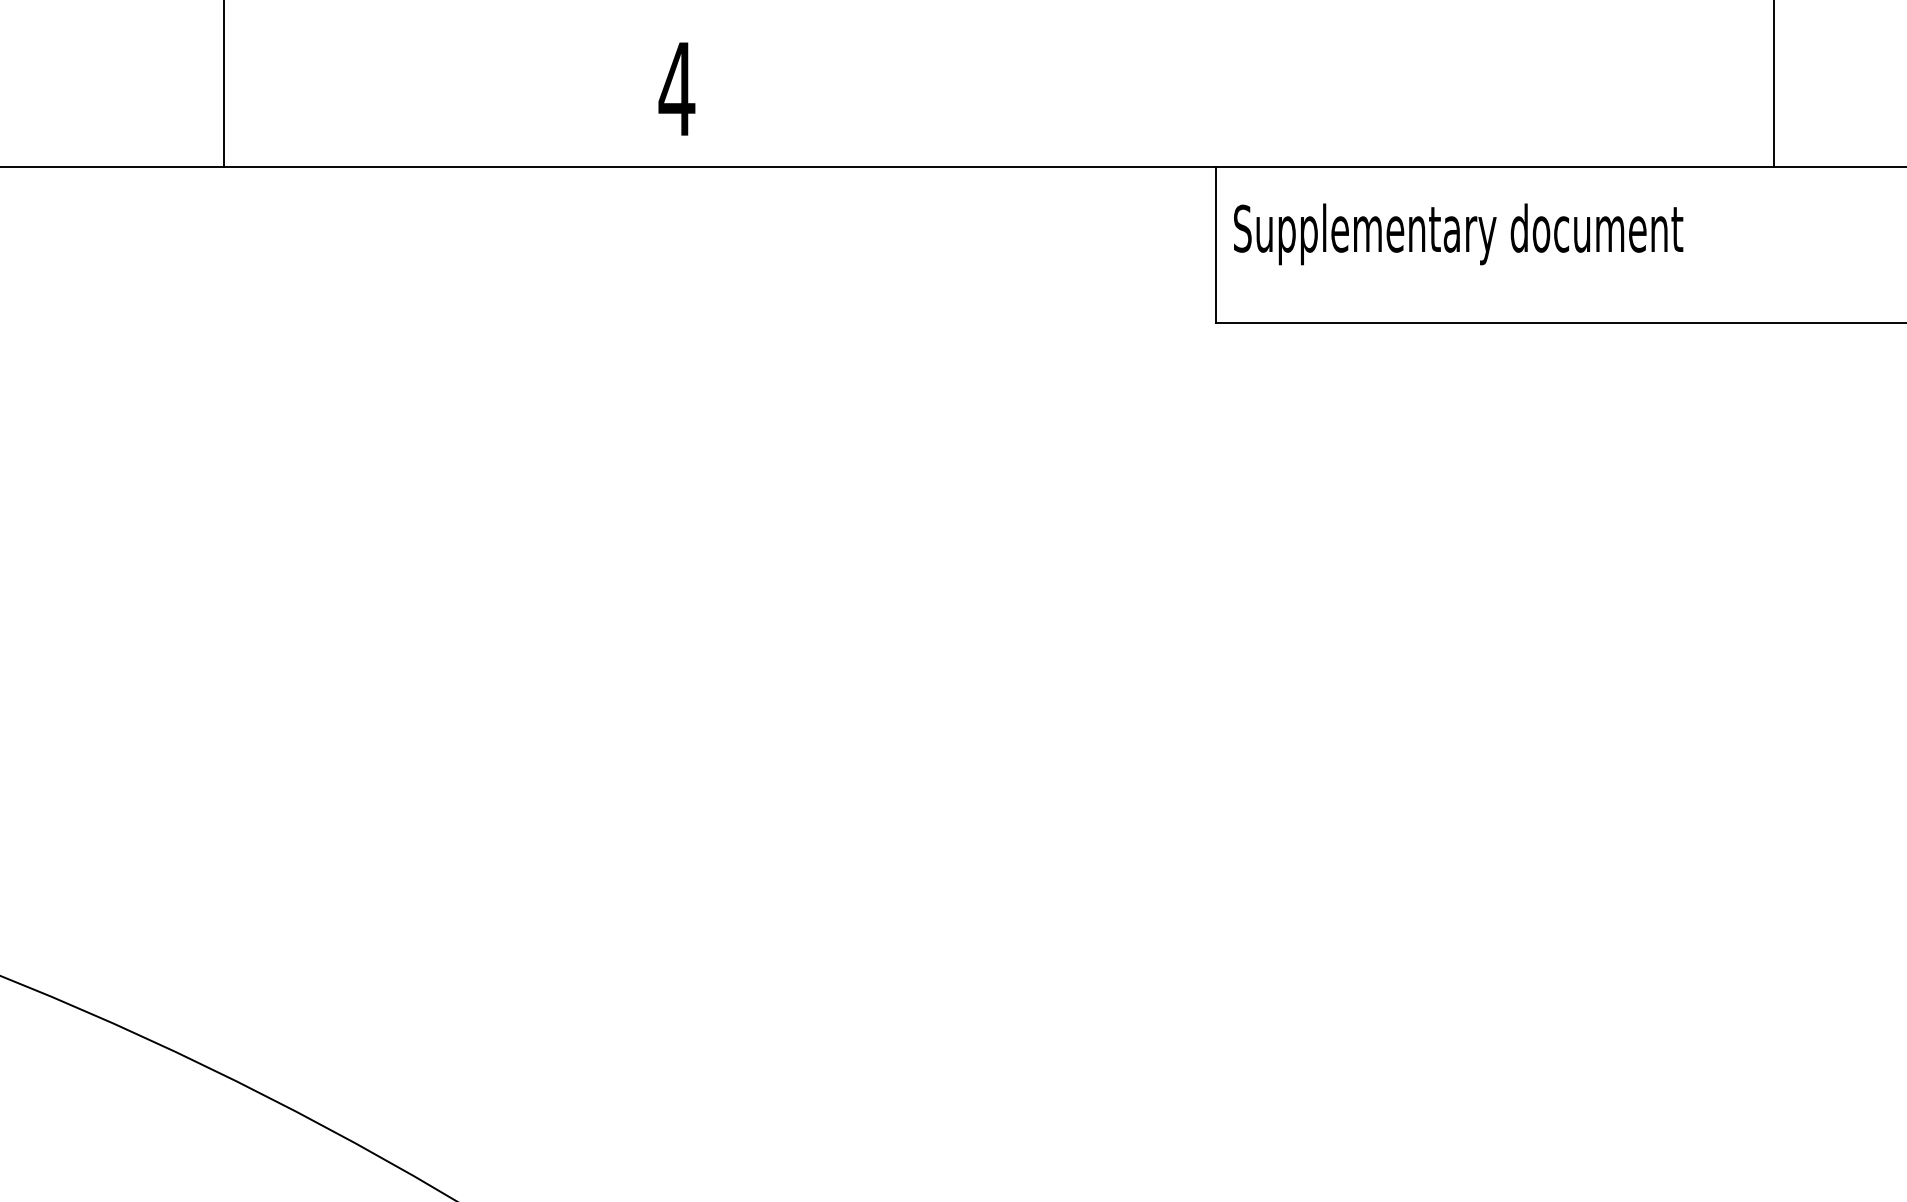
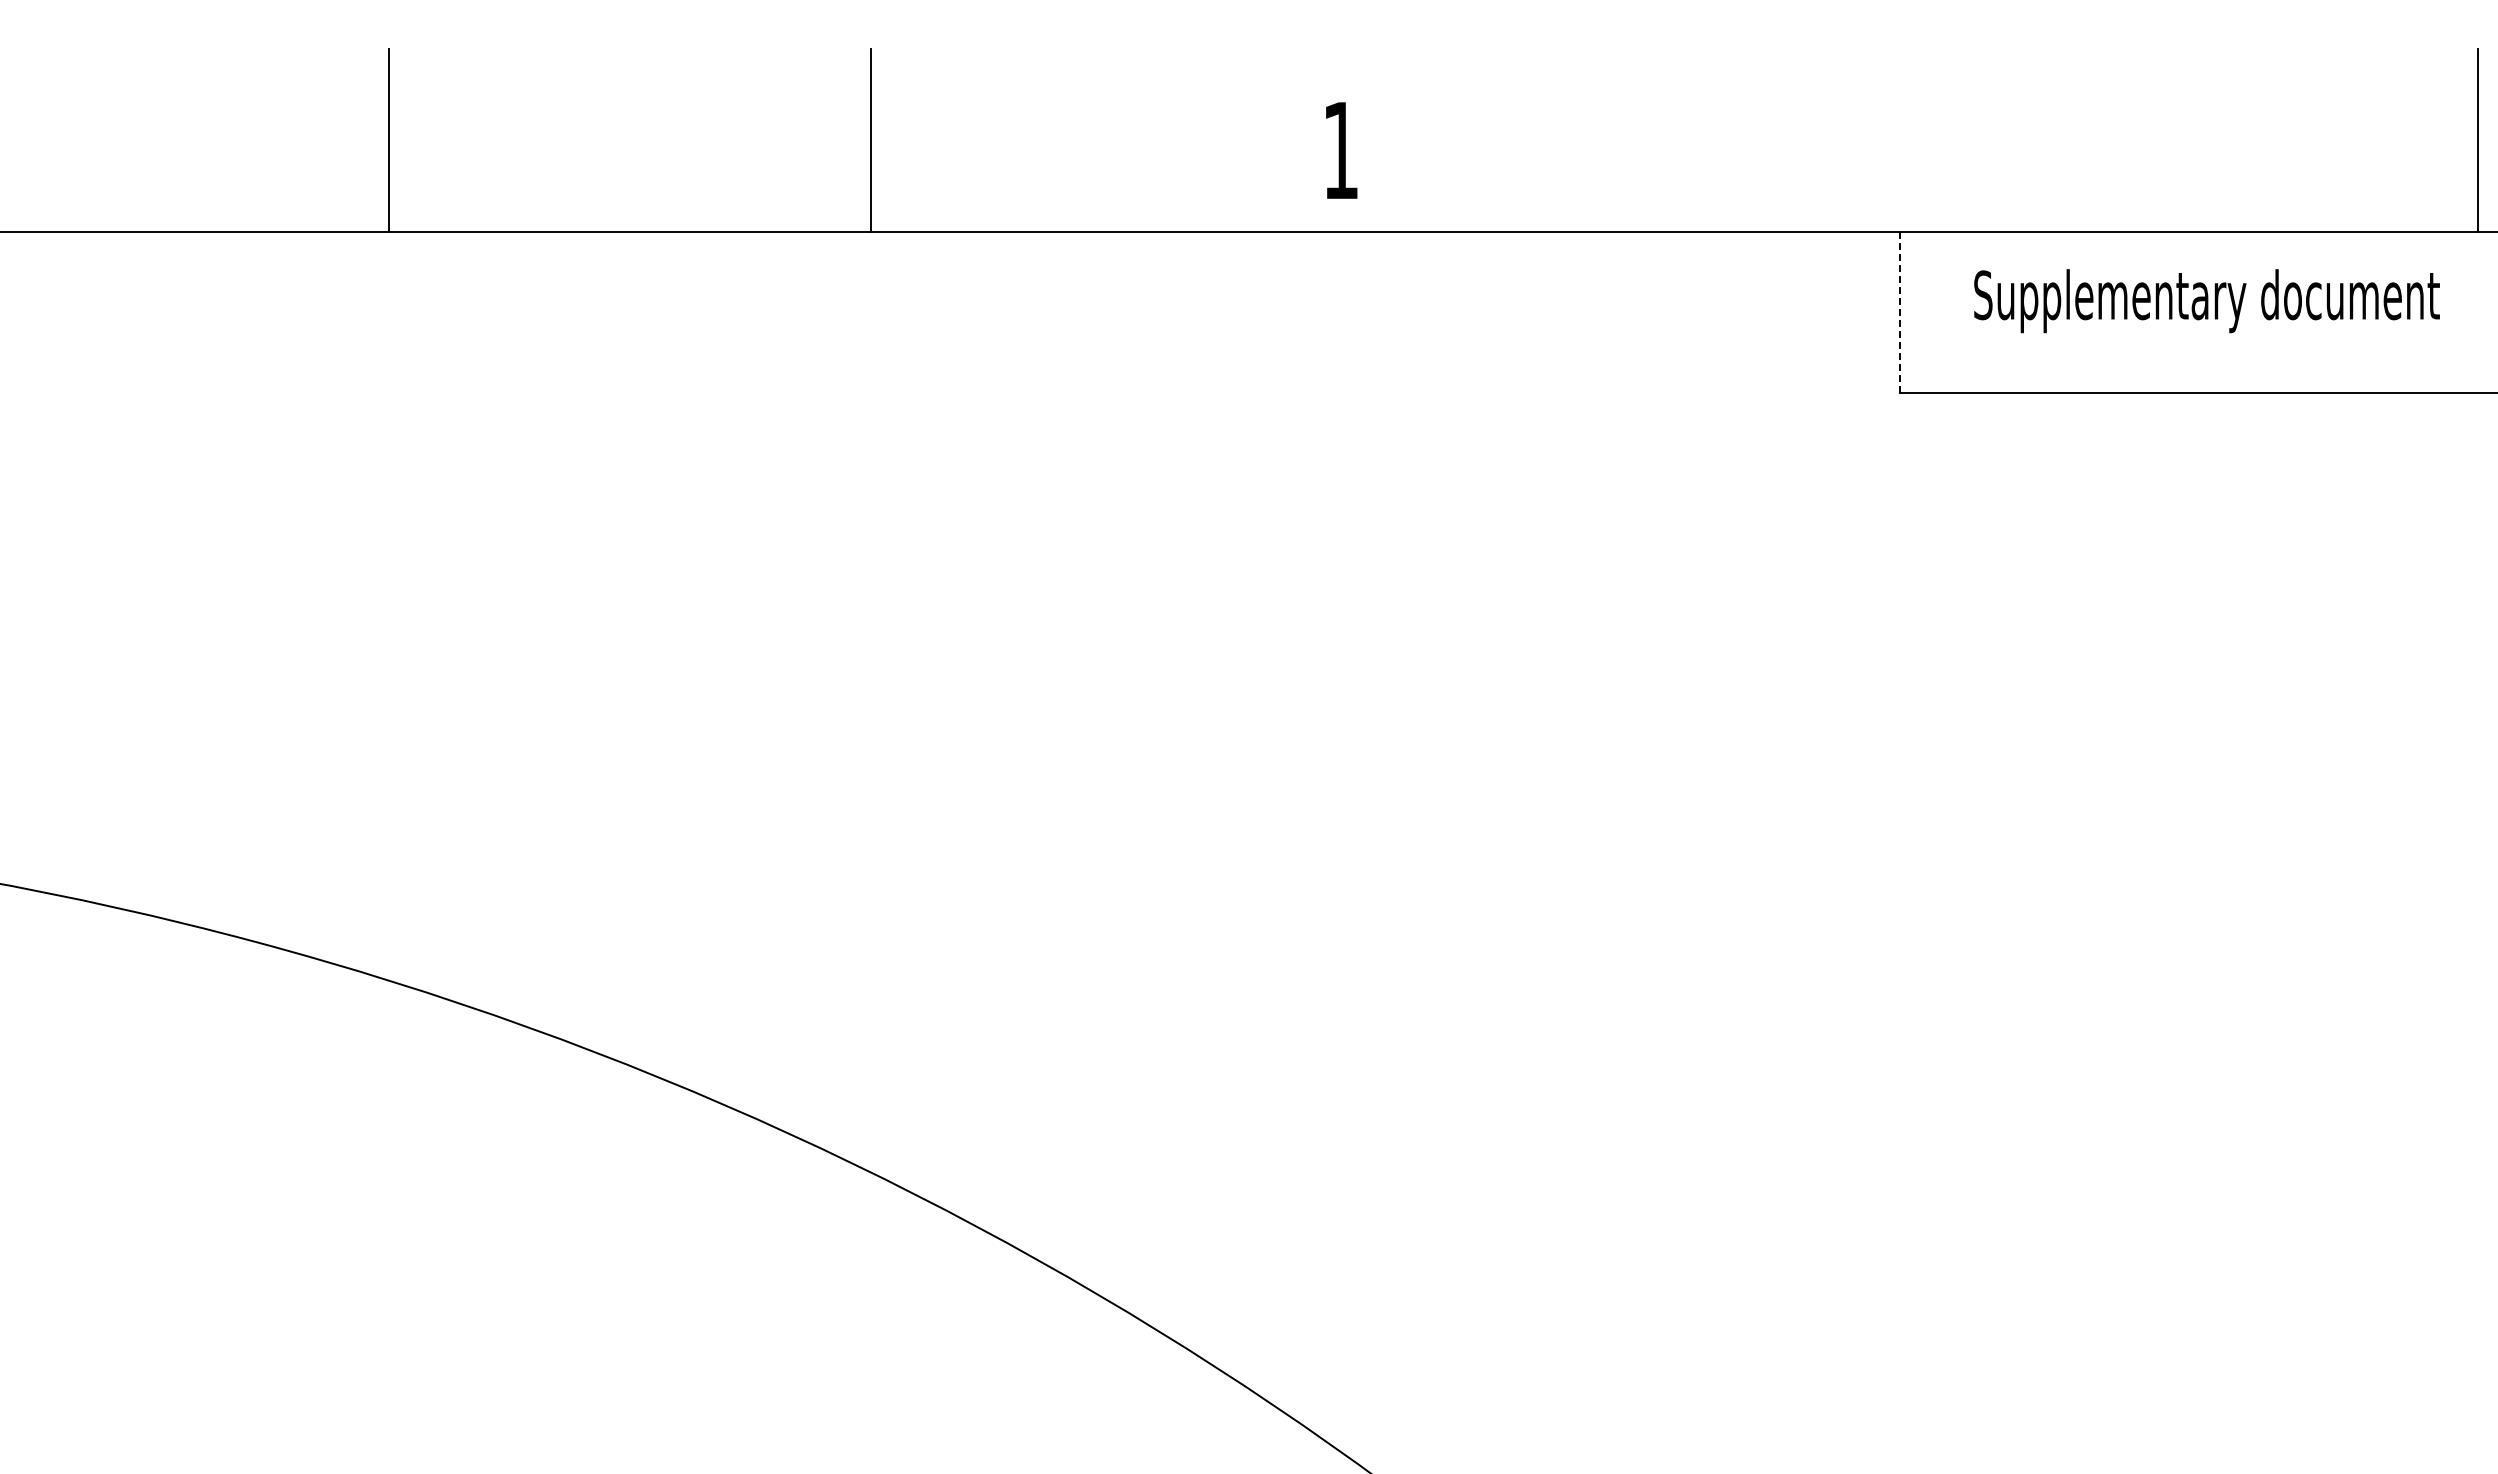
text: (676, 89) -> (1340, 150), 4 -> 1
text: (1458, 234) -> (2206, 301), moved
line: (1215, 245) -> (1899, 312), solid -> dashed

